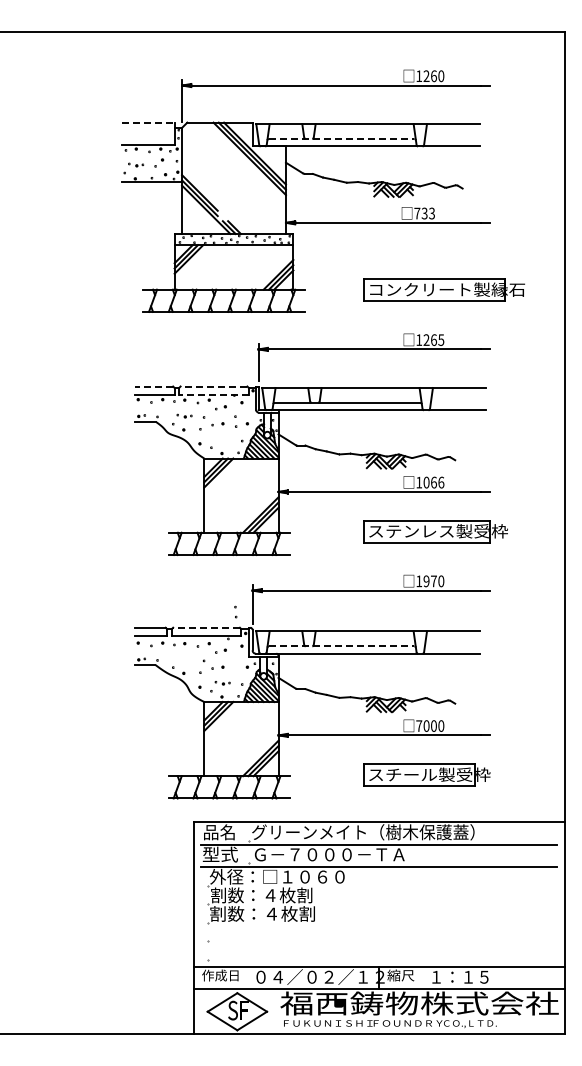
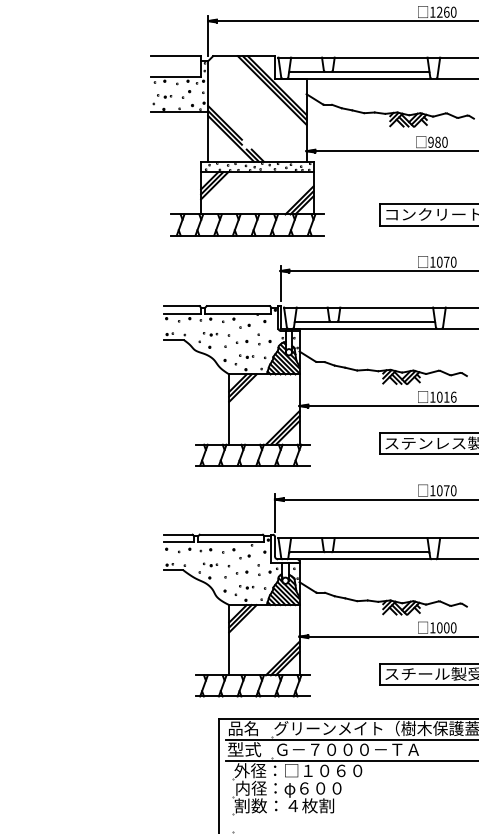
line: (148, 122) -> (176, 56), dashed -> solid
line: (341, 138) -> (359, 71), dashed -> solid
text: (424, 213) -> (437, 142), 733 -> 980
text: (433, 339) -> (446, 261), 1265 -> 1070
line: (154, 386) -> (182, 306), dashed -> solid
line: (213, 386) -> (237, 306), dashed -> solid
line: (213, 394) -> (237, 313), dashed -> solid
part: (222, 439) -> (246, 356), added
text: (433, 482) -> (446, 397), 1066 -> 1016
text: (426, 581) -> (439, 490), 1970 -> 1070
part: (235, 611) -> (258, 569), moved
line: (206, 627) -> (231, 534), dashed -> solid
line: (341, 646) -> (359, 552), dashed -> solid
part: (184, 659) -> (210, 564), added
text: (419, 725) -> (433, 627), 7000 -> 1000
text: (266, 896) -> (288, 789), 割数：４枚割 -> 内径：φ６００

